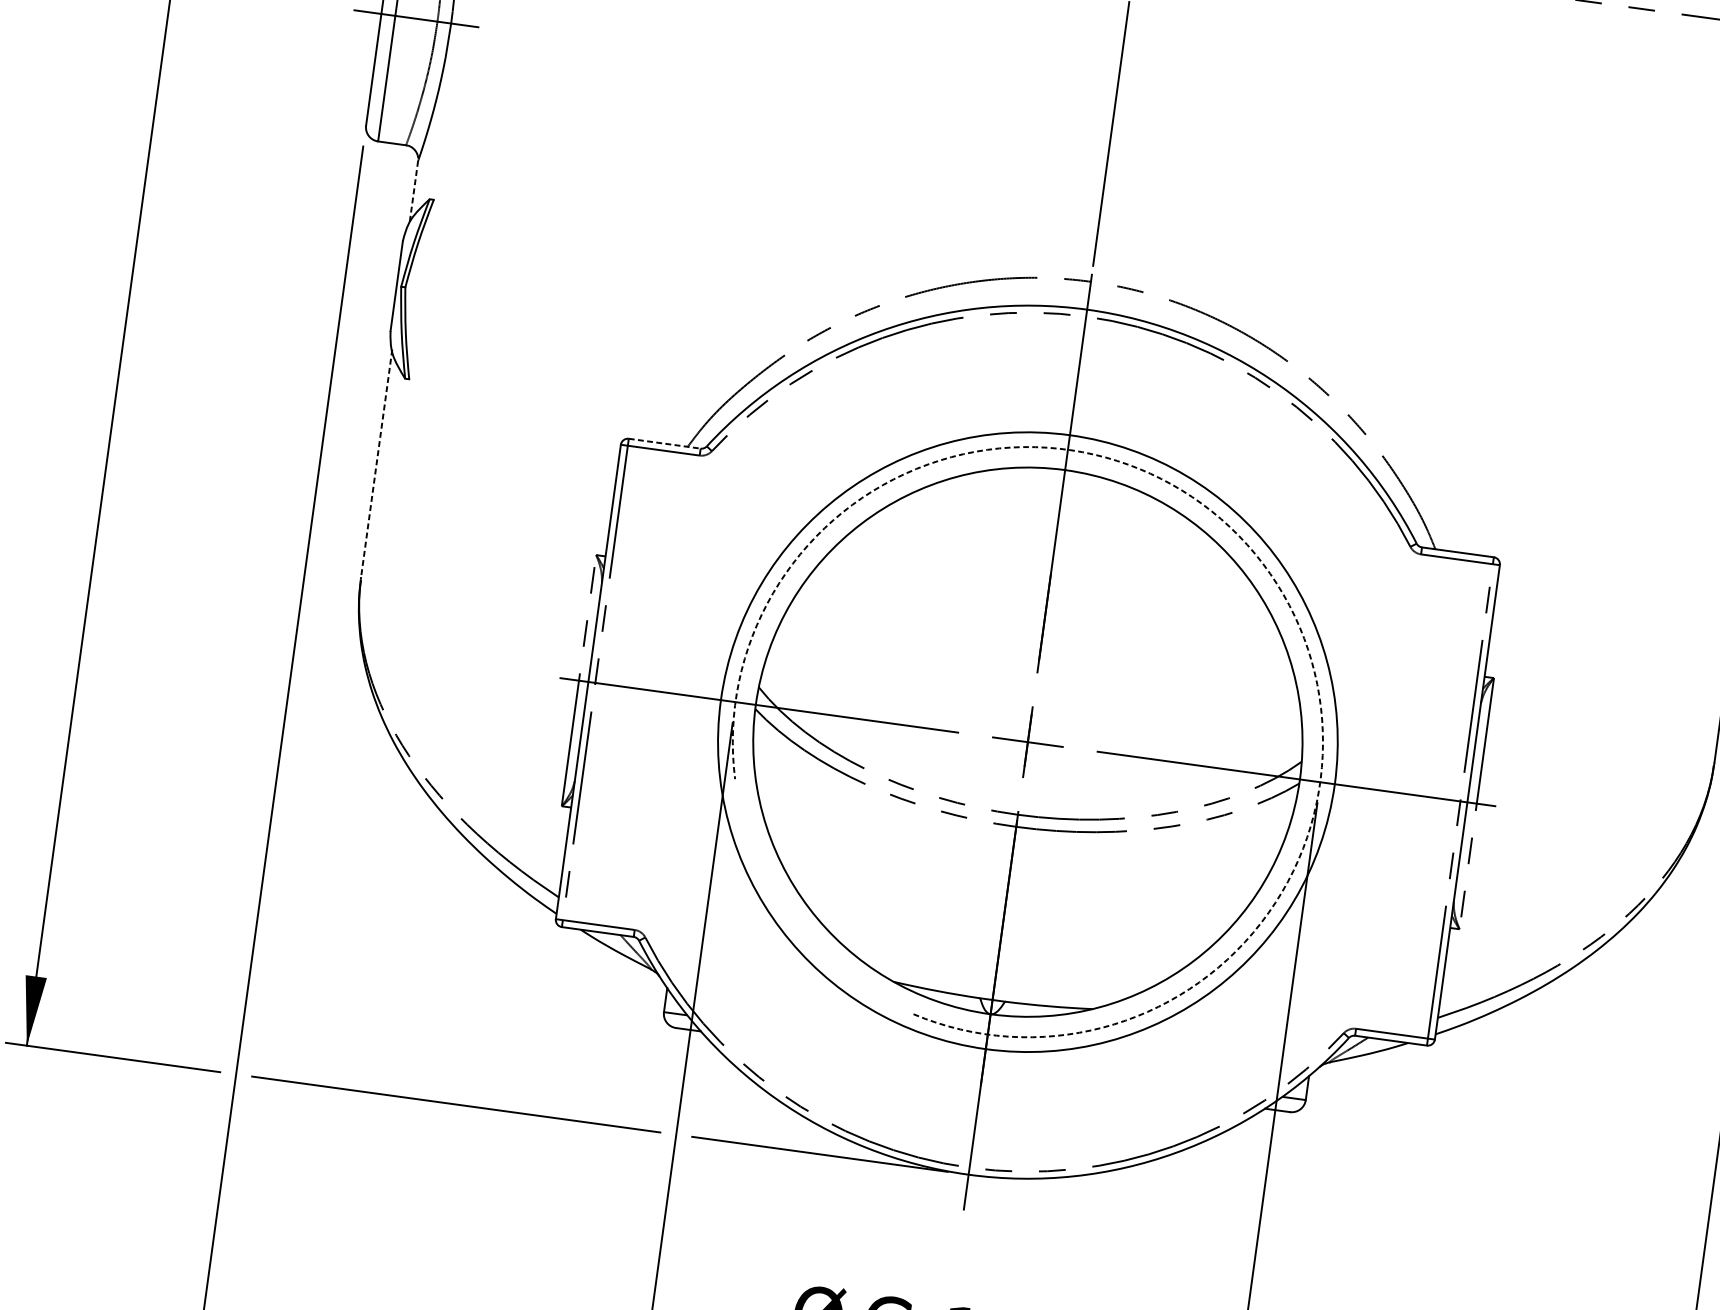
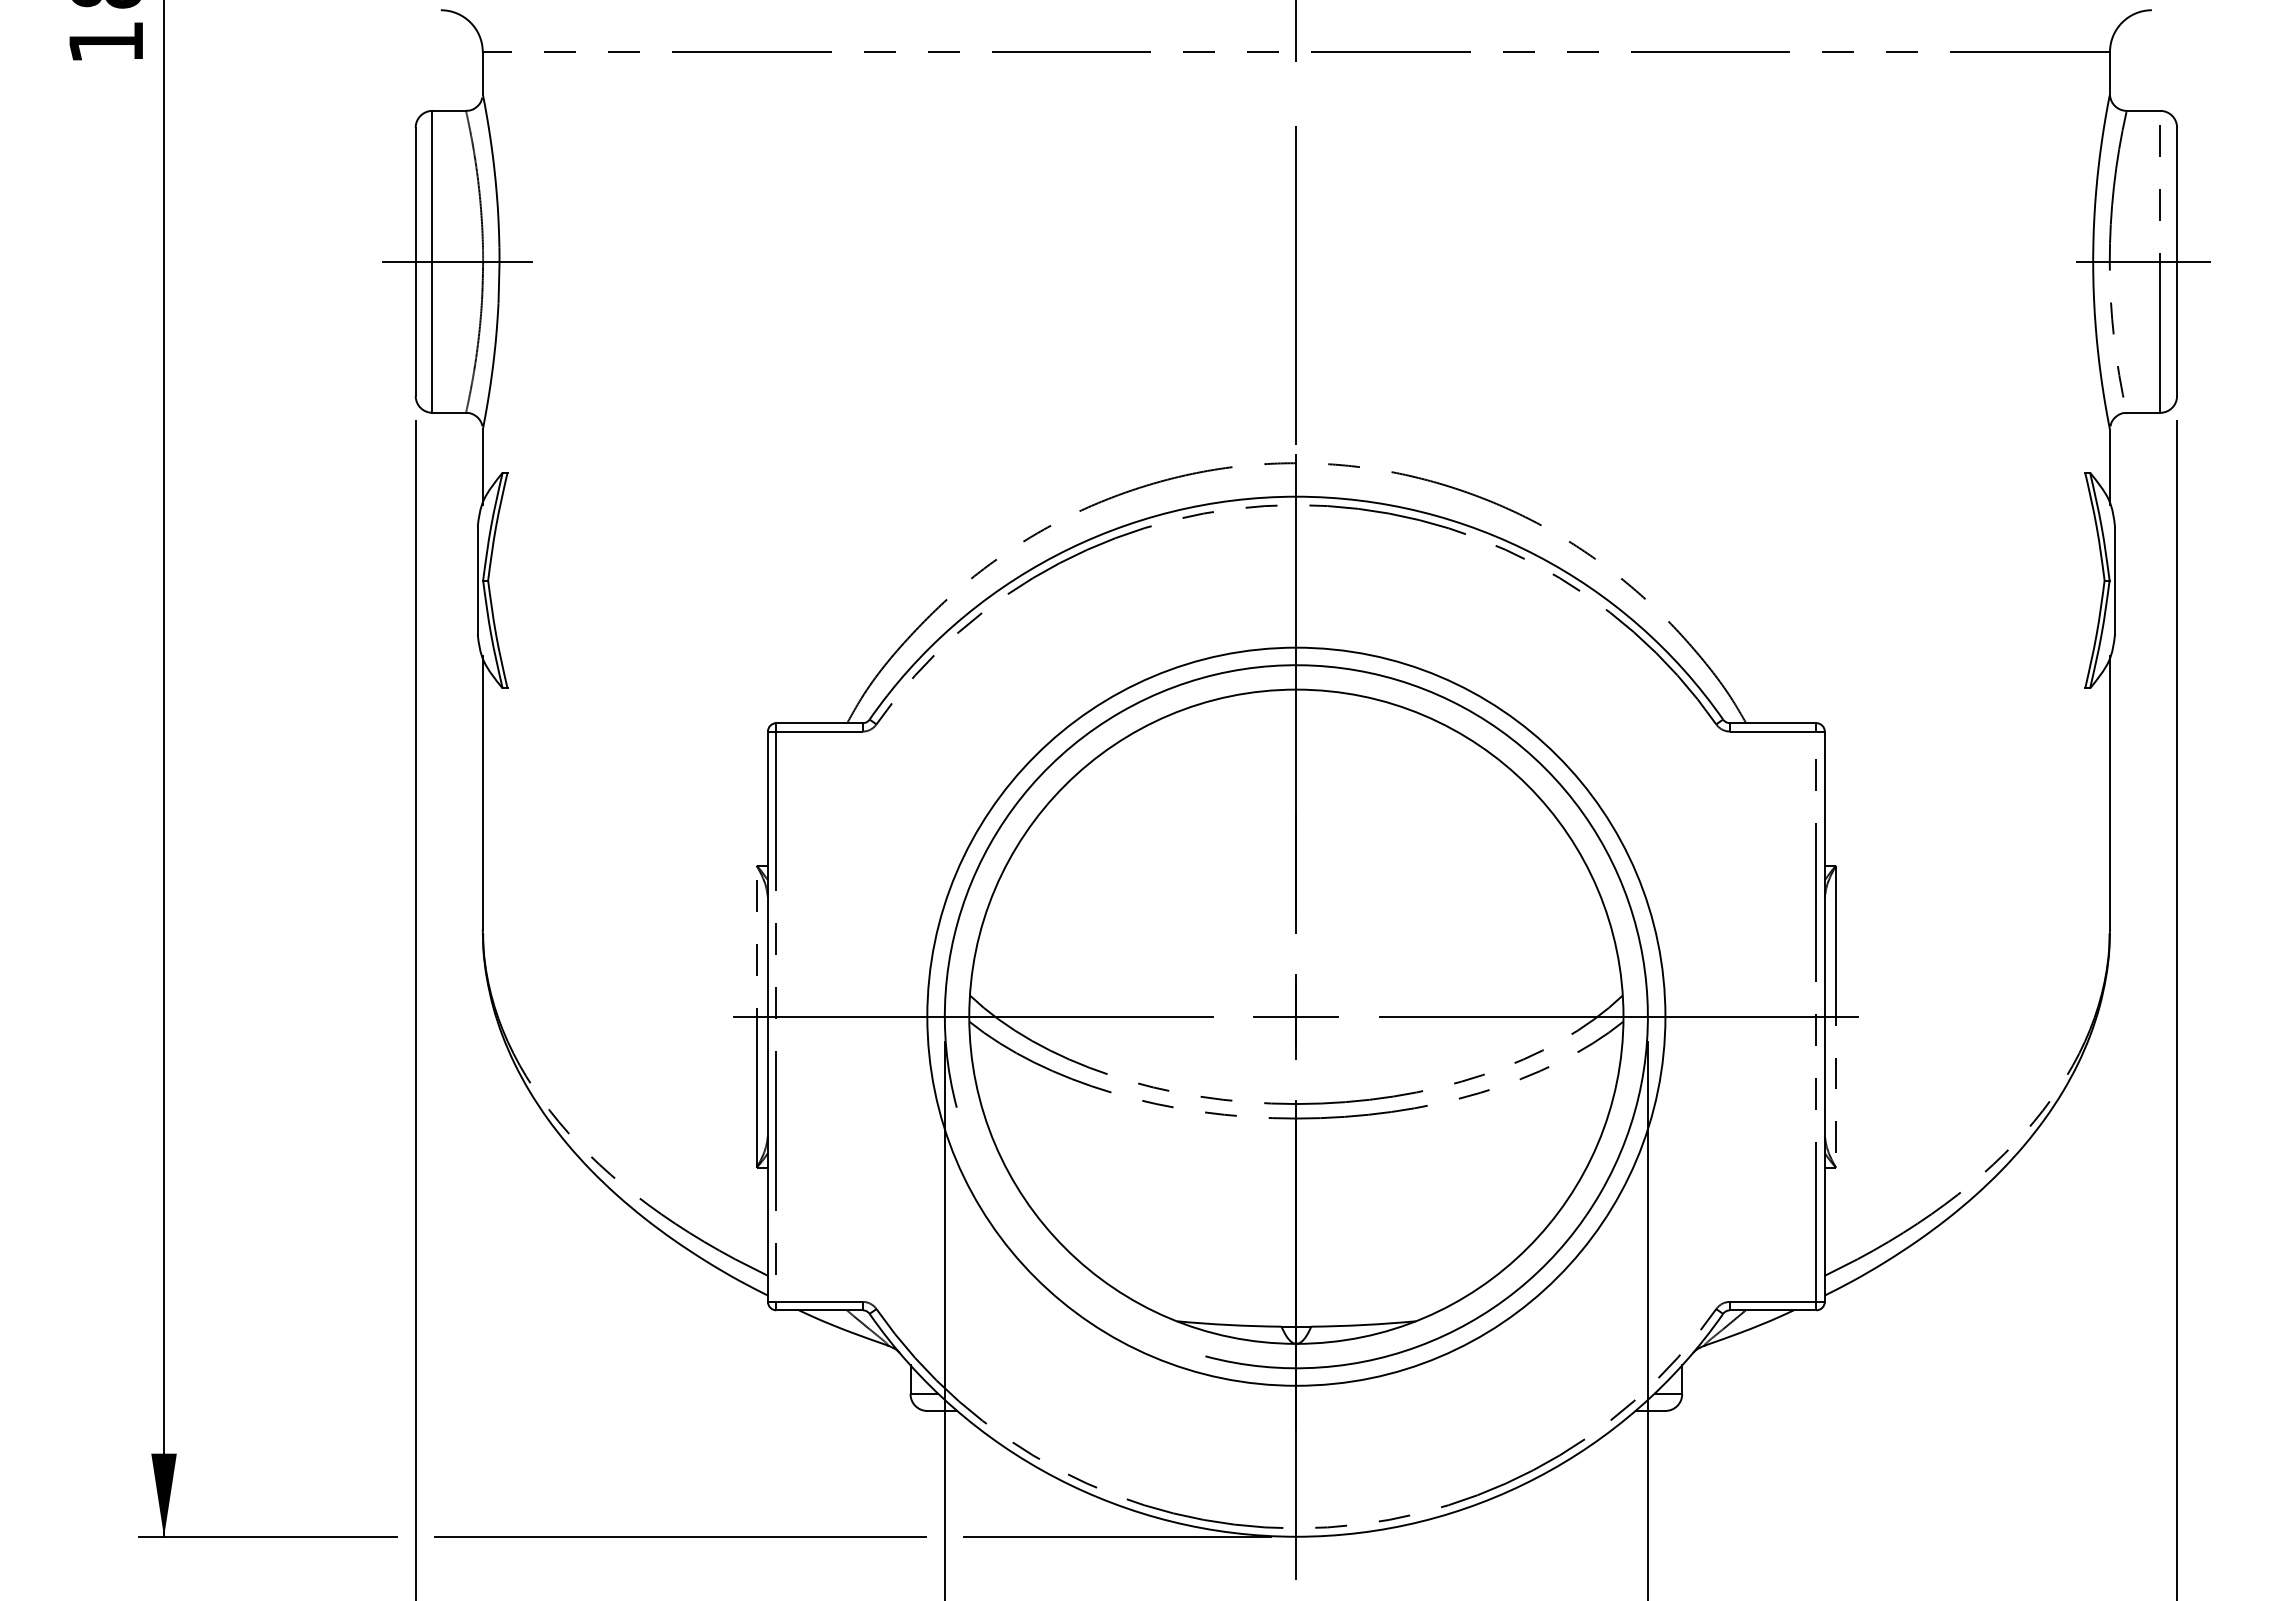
line: (413, 192) -> (482, 467), dashed -> solid
line: (665, 444) -> (820, 723), dashed -> solid
line: (376, 462) -> (482, 792), dashed -> solid
arc: (1262, 563) -> (1544, 768), dashed -> solid

